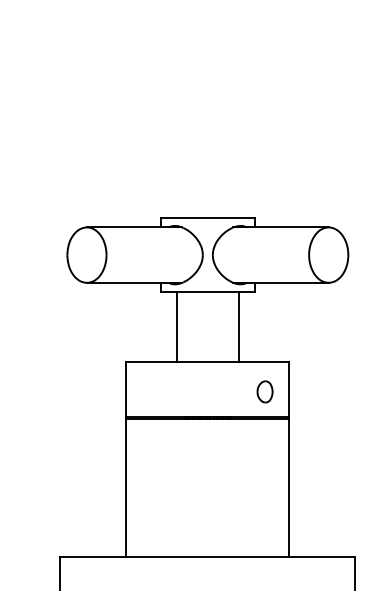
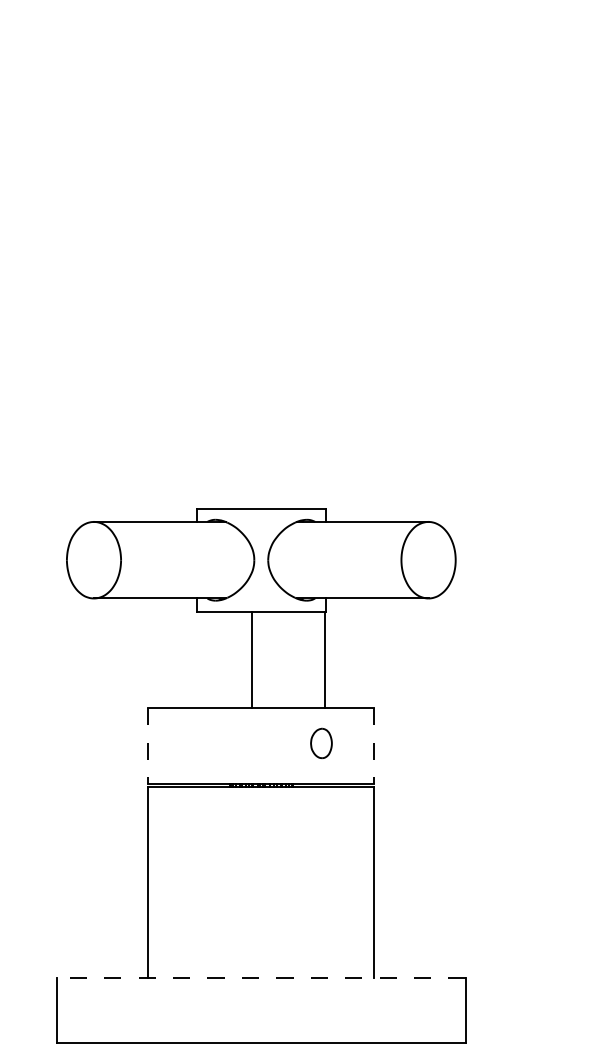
line: (176, 326) -> (252, 659), moved
line: (239, 326) -> (325, 659), moved
line: (126, 389) -> (148, 746), solid -> dashed
line: (289, 389) -> (374, 746), solid -> dashed
part: (265, 391) -> (321, 742), moved
line: (207, 557) -> (260, 978), solid -> dashed

